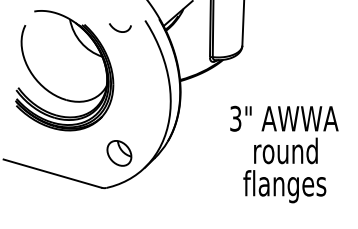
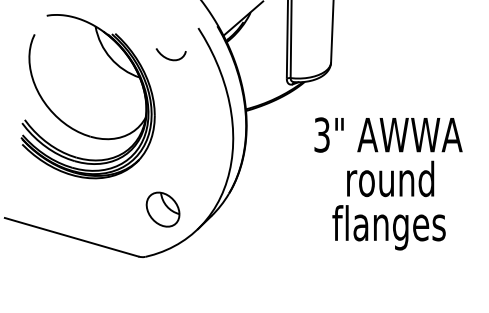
curve: (120, 30) -> (171, 58), moved
text: (284, 154) -> (388, 183), moved

